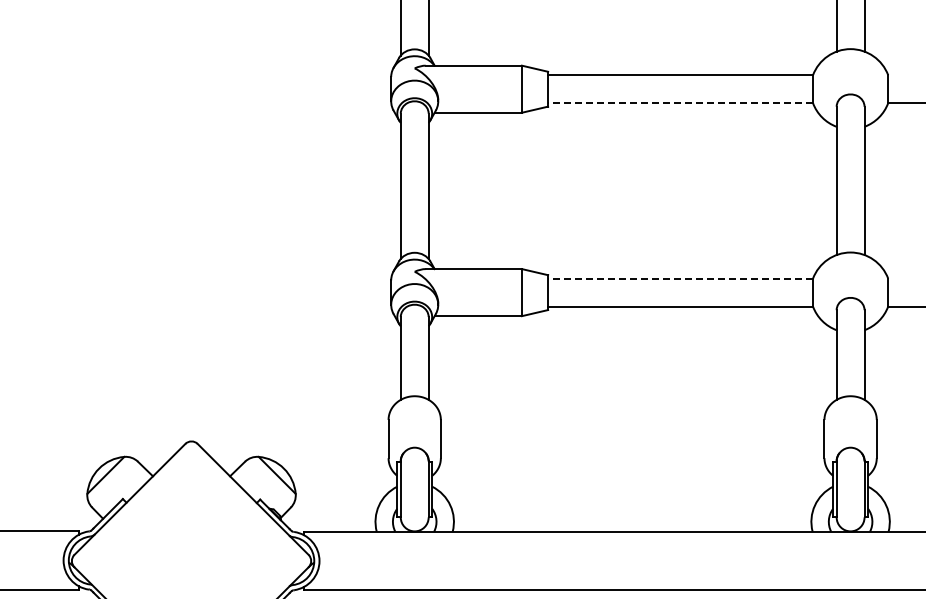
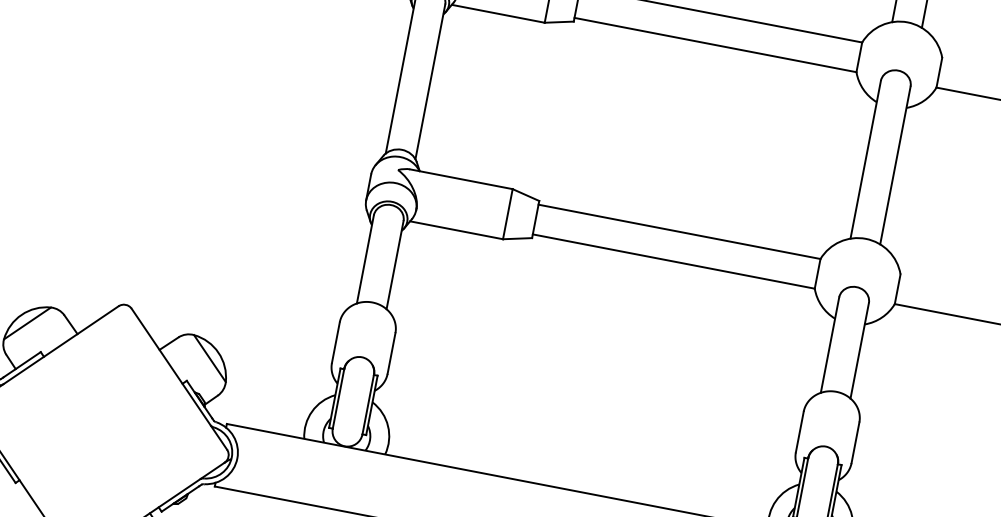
line: (680, 103) -> (715, 45), dashed -> solid
line: (680, 278) -> (679, 231), dashed -> solid

